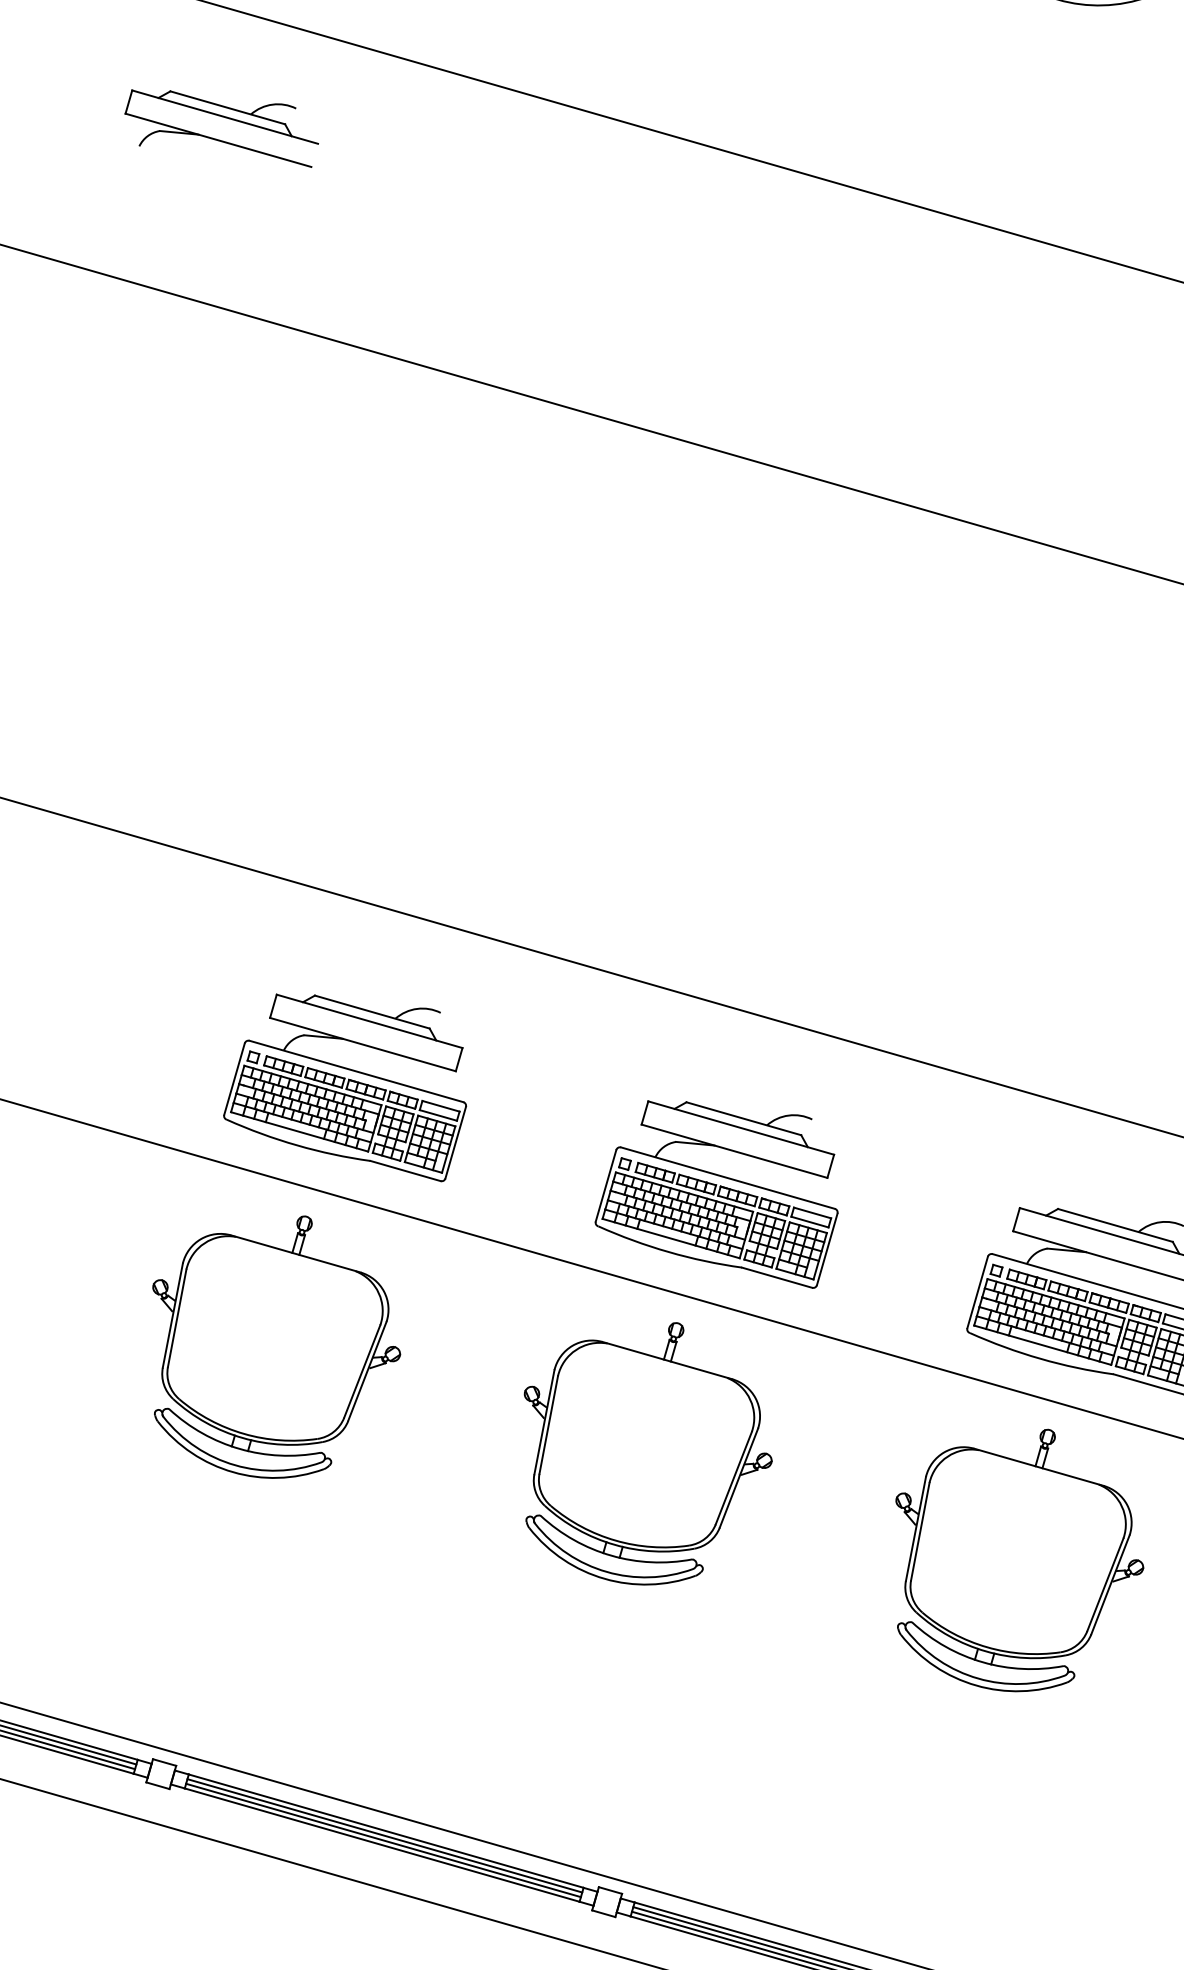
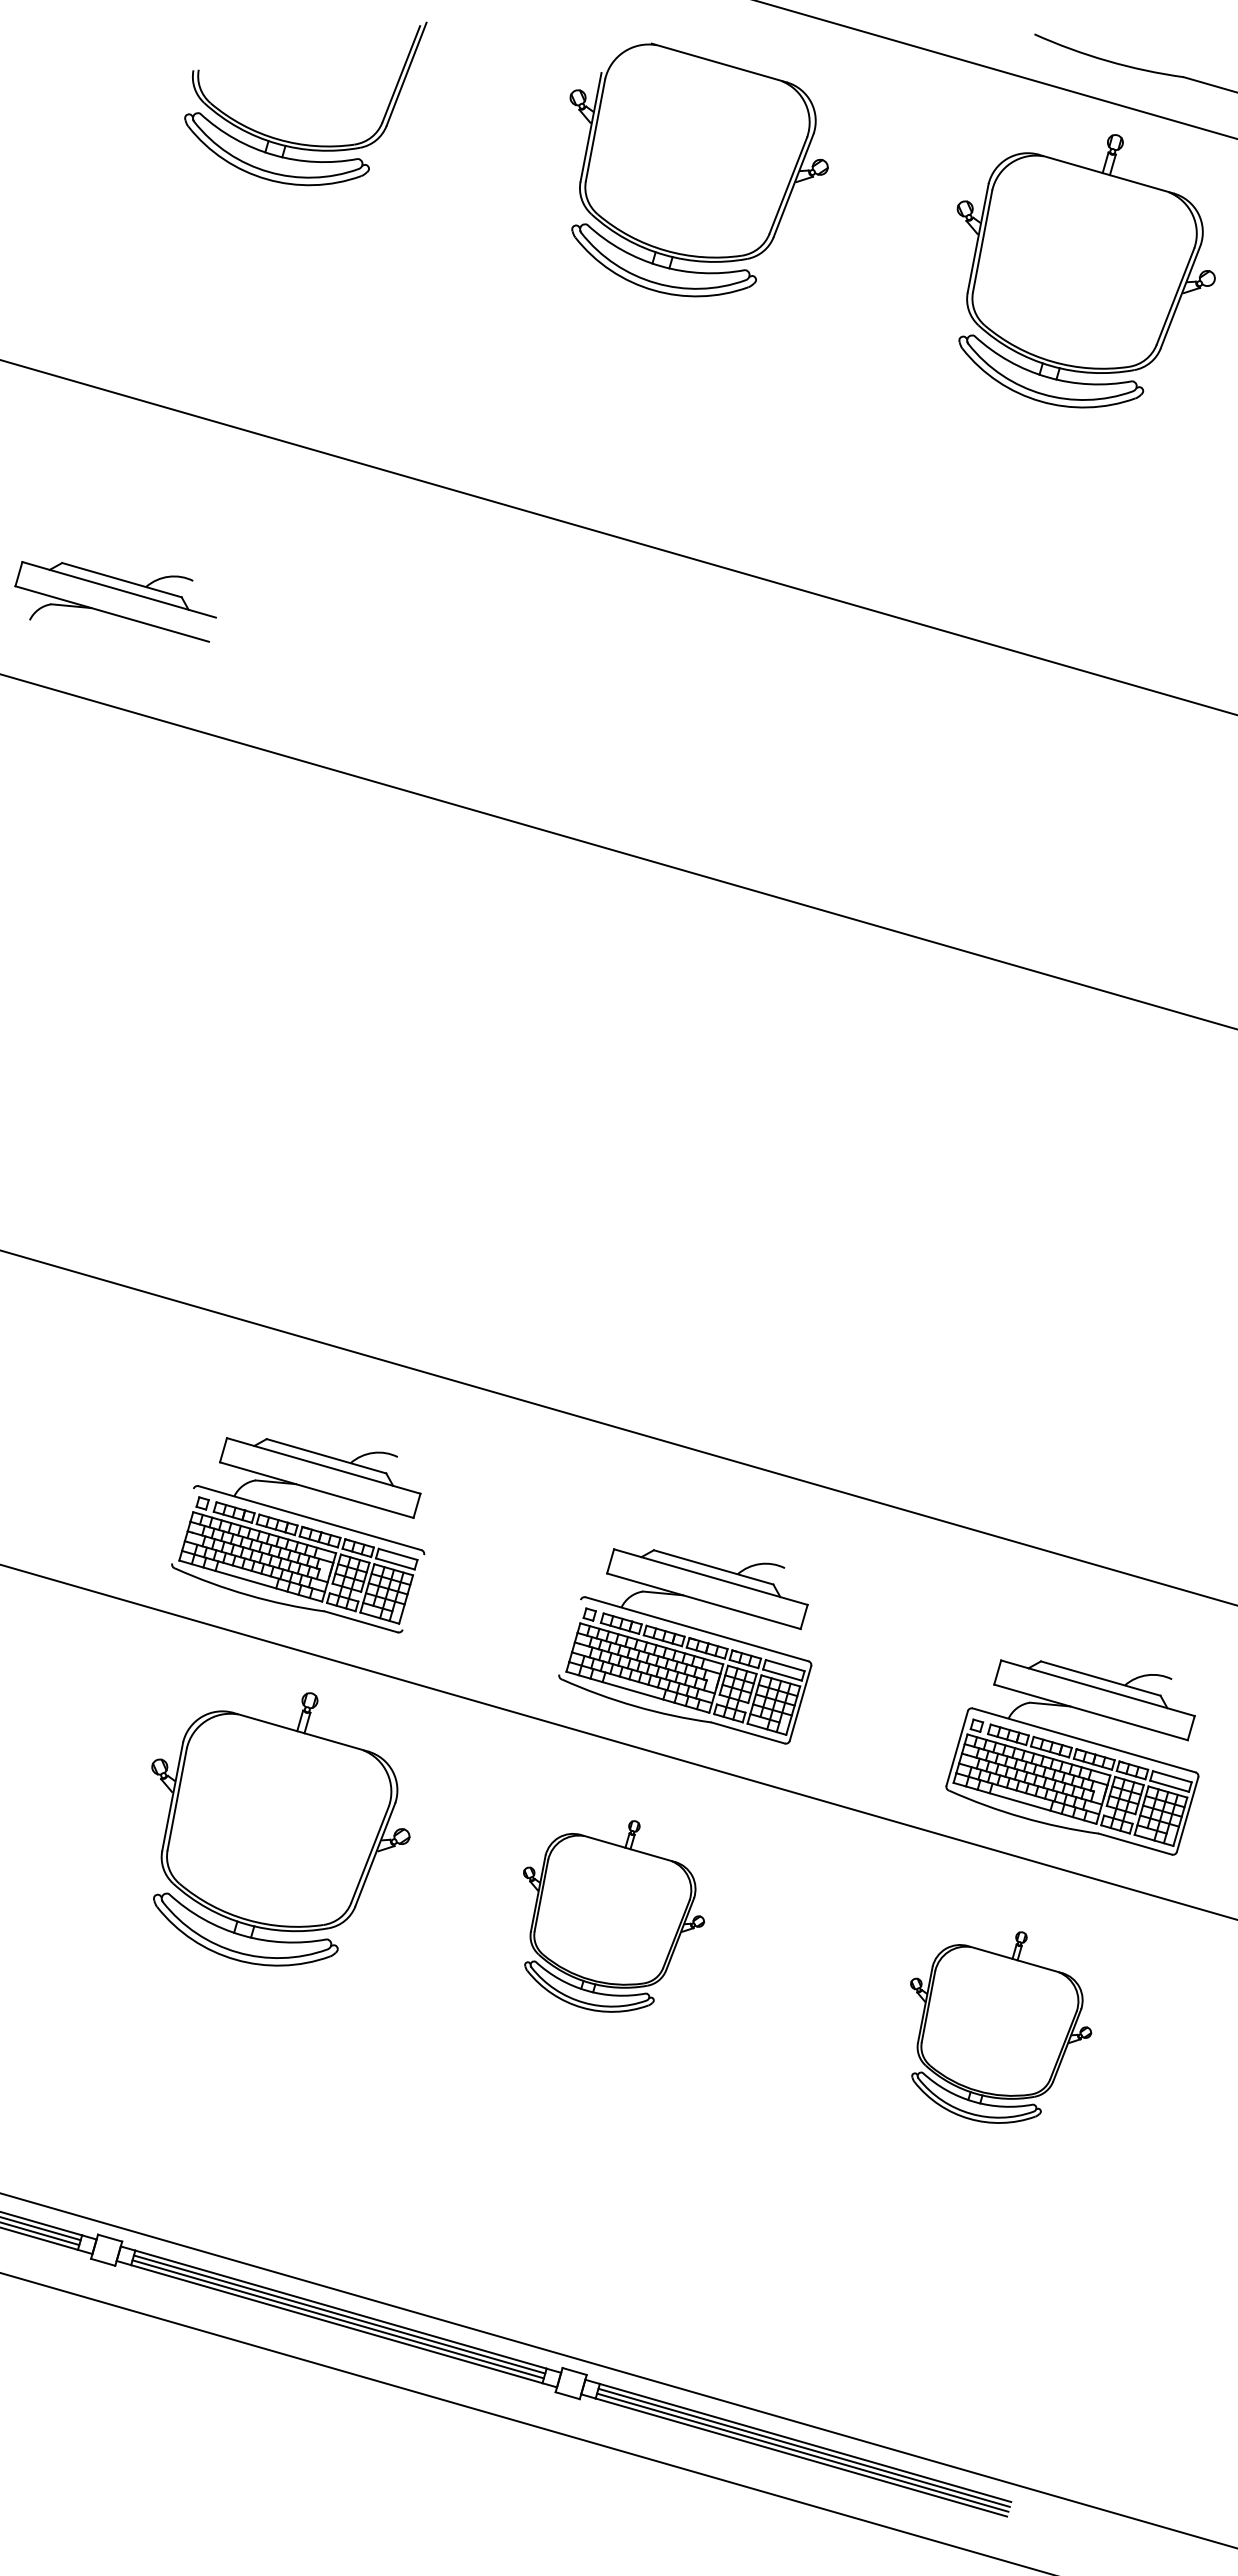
part: (223, 117) -> (117, 590), moved
line: (234, 1078) -> (182, 1525), removed
line: (455, 1142) -> (413, 1592), removed
line: (605, 1186) -> (569, 1637), removed
part: (276, 1347) -> (280, 1829), moved
part: (647, 1453) -> (613, 1916), size x0.7
part: (1019, 1560) -> (1000, 2027), size x0.7

